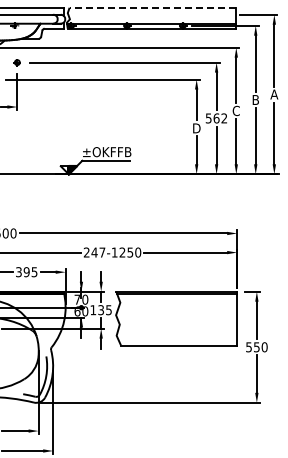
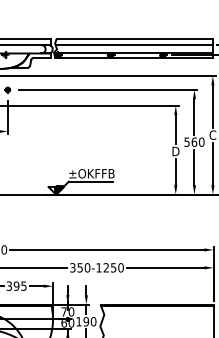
line: (152, 7) -> (134, 38), dashed -> solid
line: (152, 14) -> (134, 44), added
text: (224, 118) -> (201, 142), 562 -> 560
text: (94, 252) -> (80, 267), 247-1250 -> 350-1250
text: (104, 310) -> (89, 322), 135 -> 190

